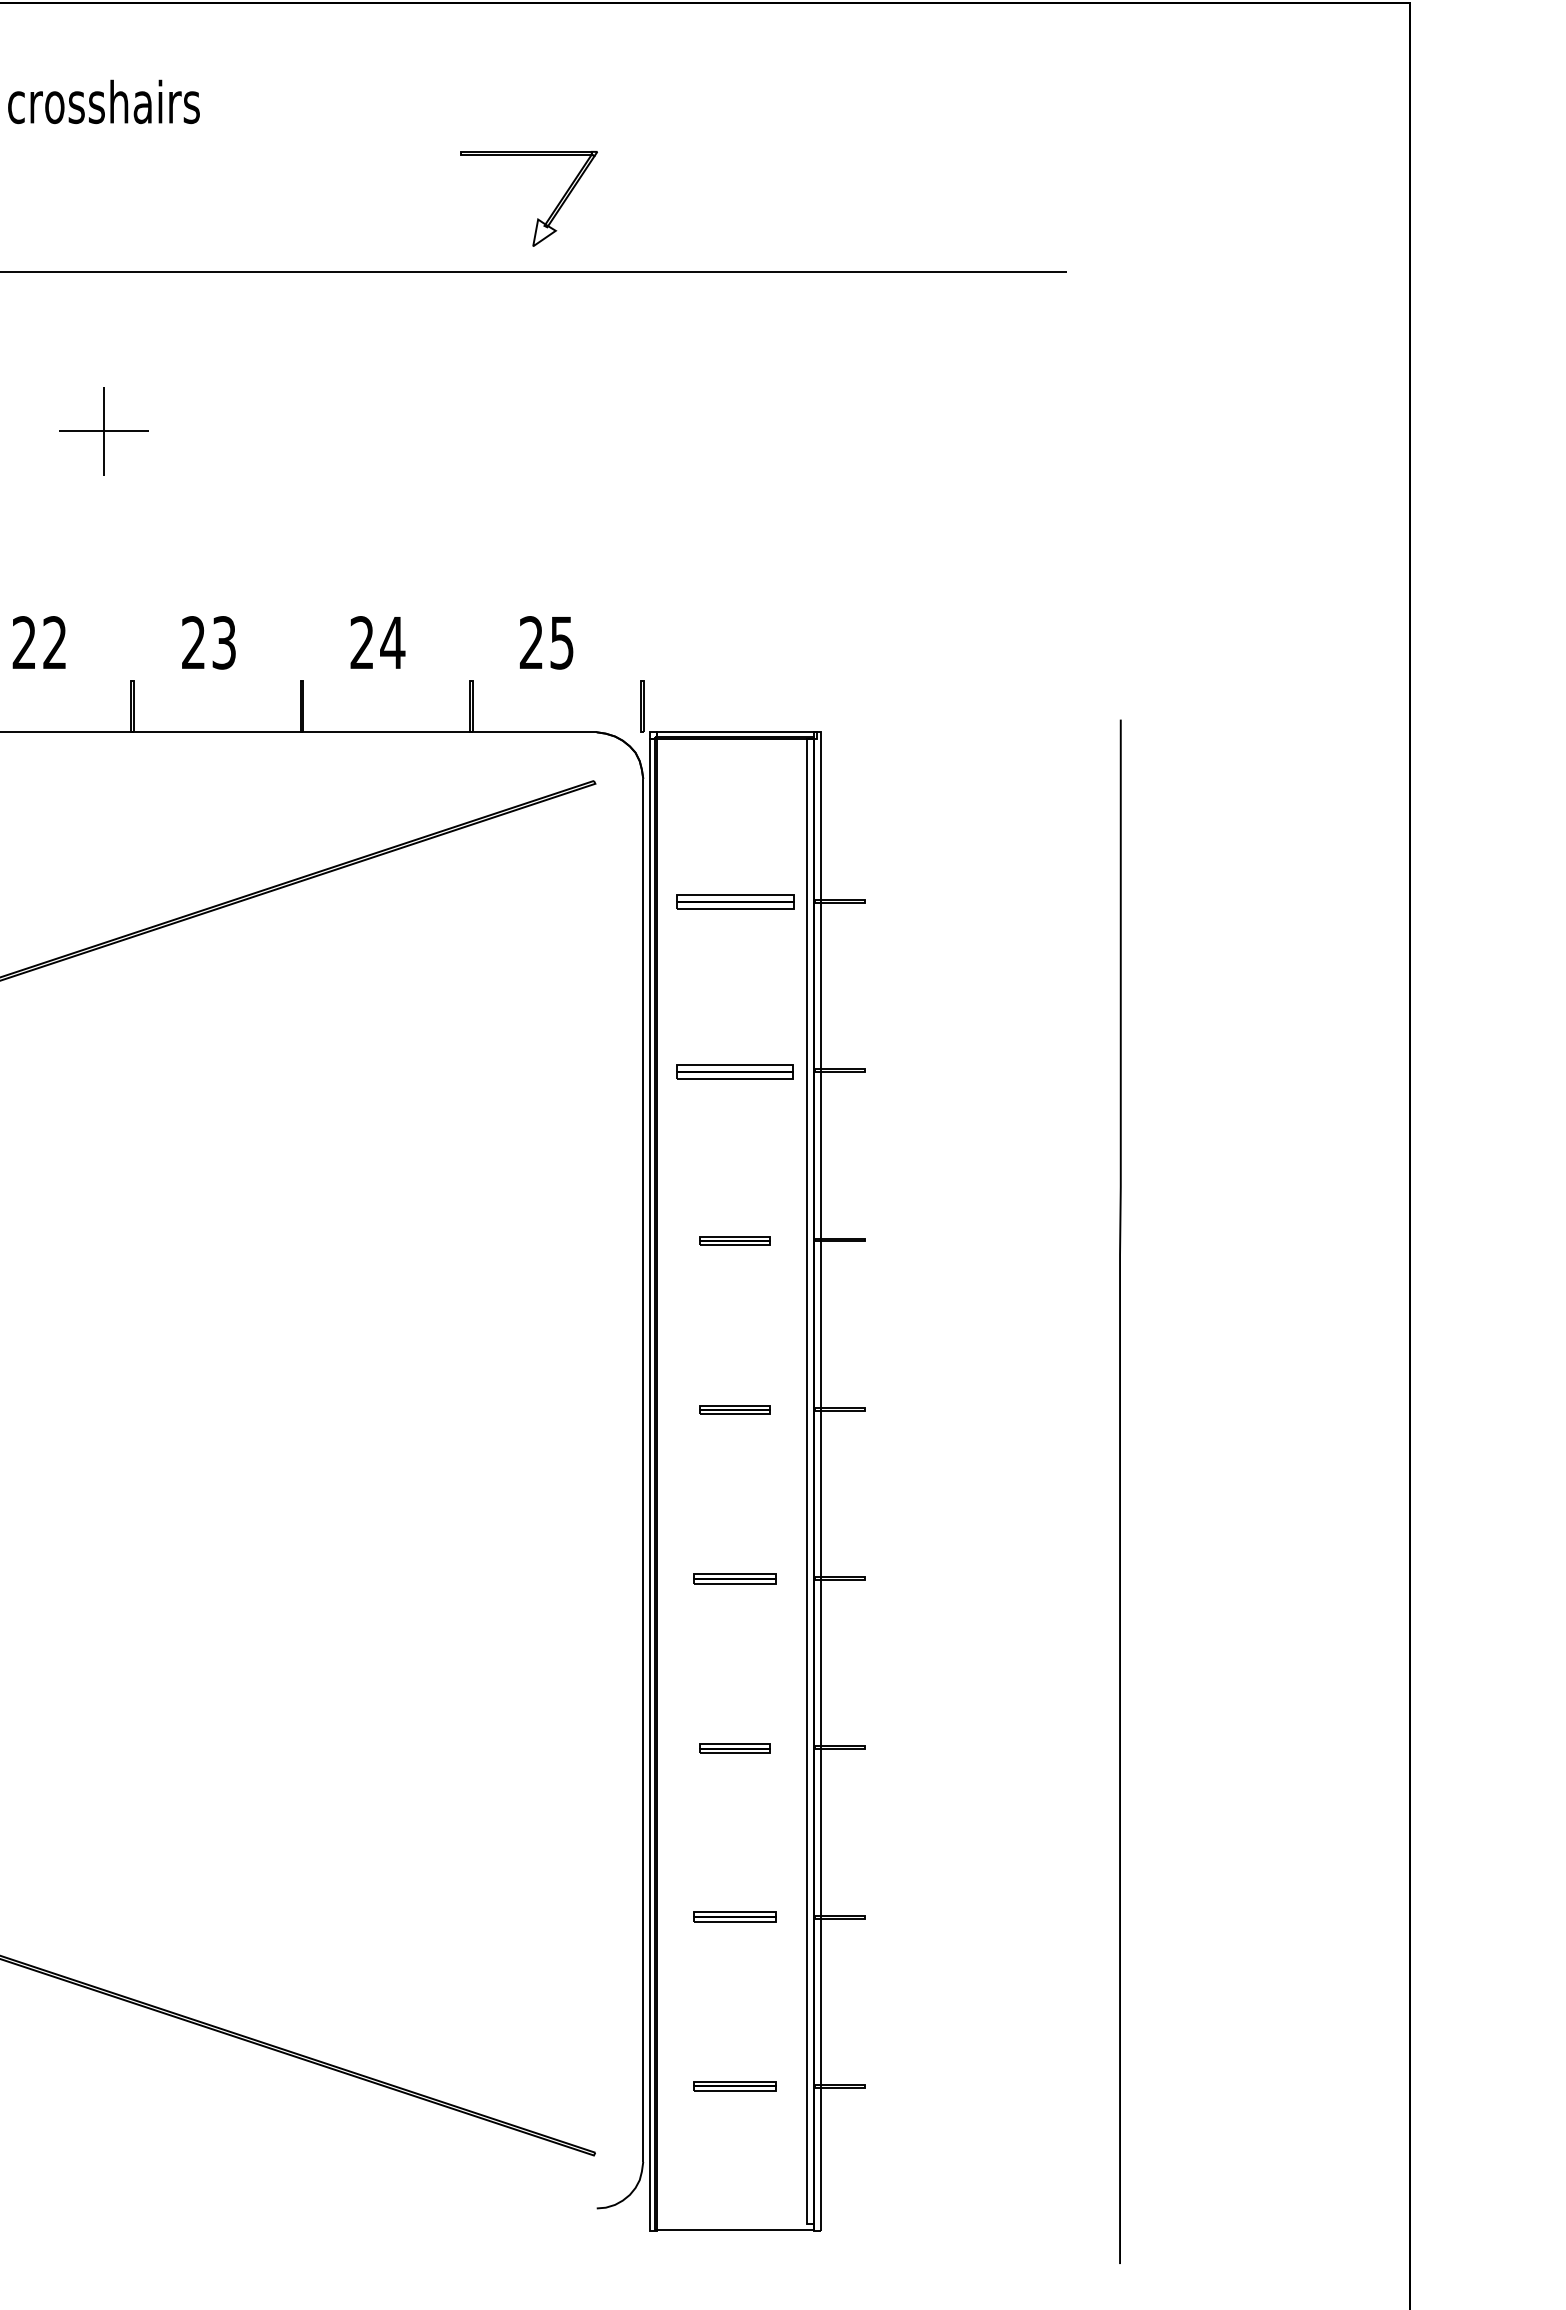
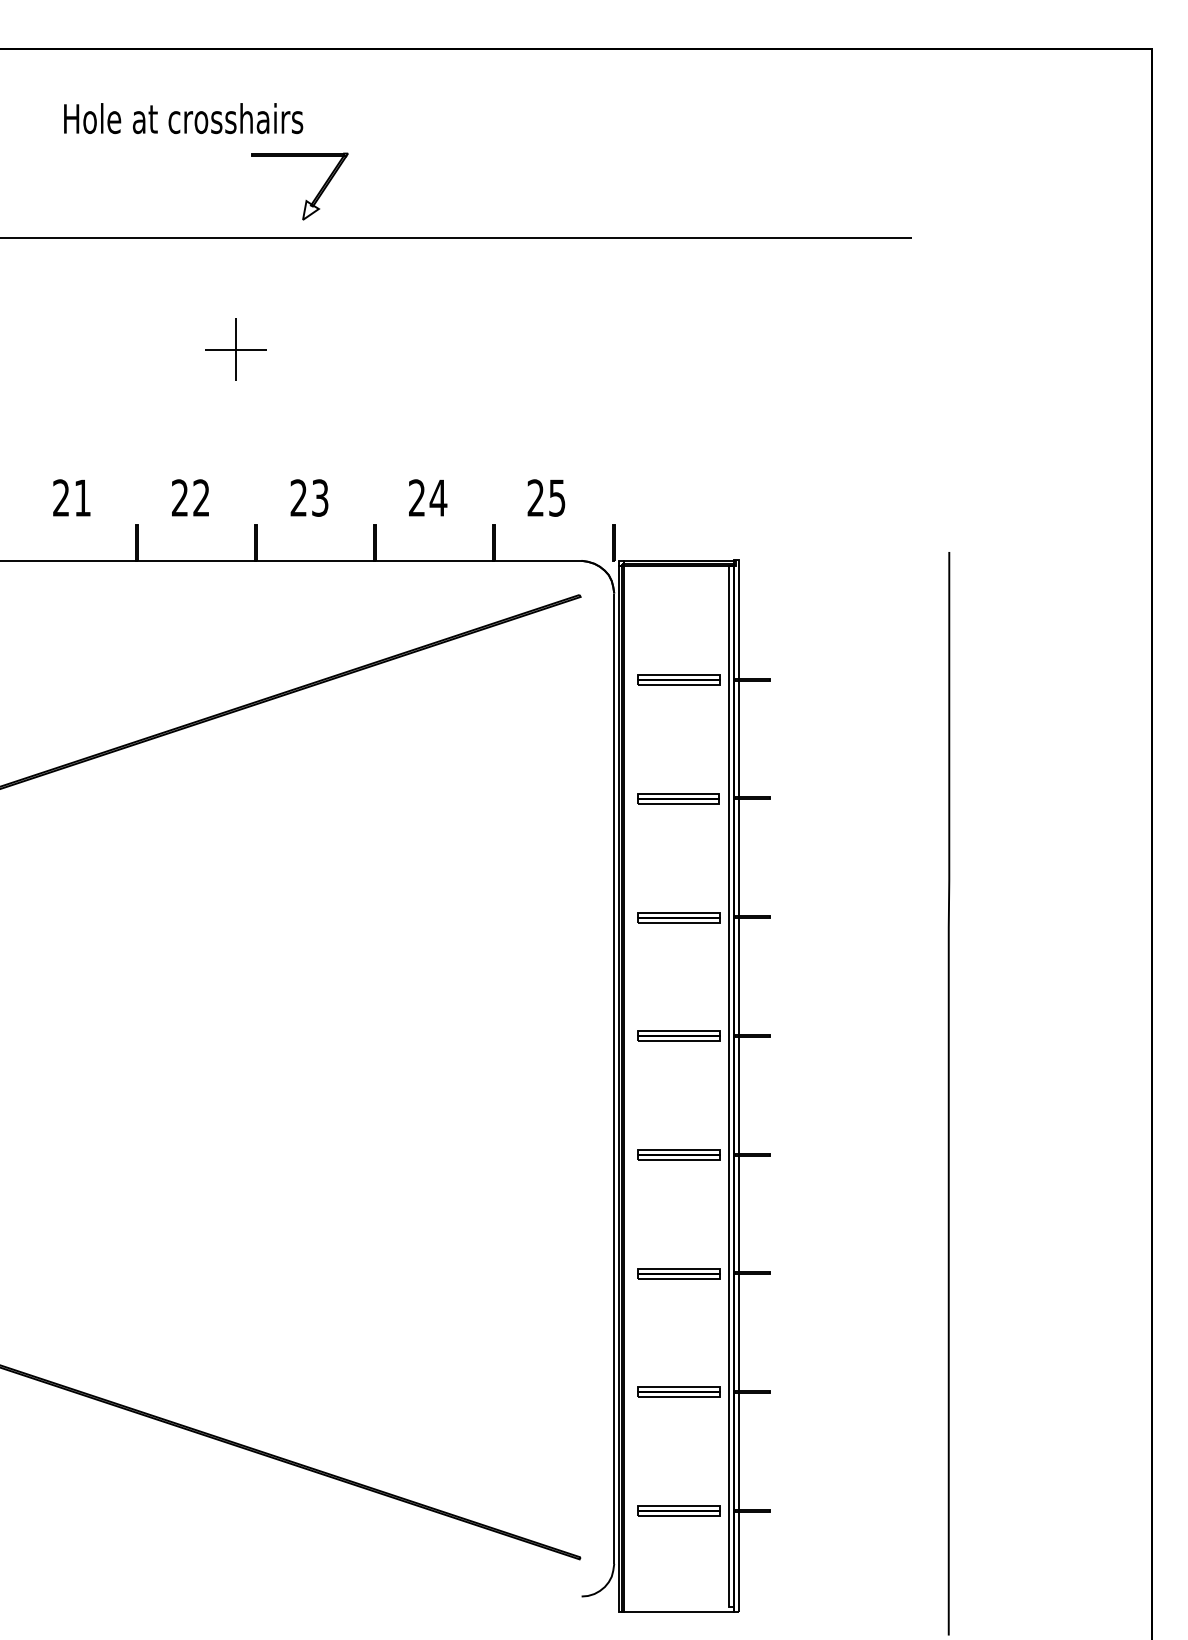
part: (538, 217) -> (306, 199), moved
part: (734, 1240) -> (678, 917), size x1.67
part: (734, 1408) -> (678, 1035), size x1.67
part: (734, 1578) -> (678, 1154), size x1.43
part: (734, 1748) -> (678, 1273), size x1.67
part: (734, 1916) -> (678, 1391), size x1.43
part: (734, 2085) -> (678, 1510), size x1.43

